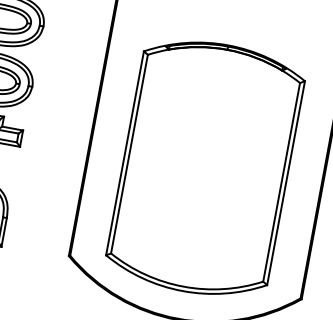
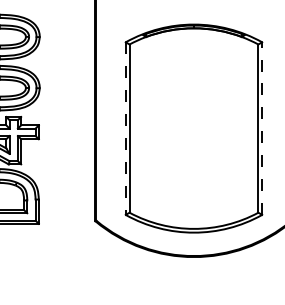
line: (124, 154) -> (125, 129), solid -> dashed
line: (286, 183) -> (262, 128), solid -> dashed

